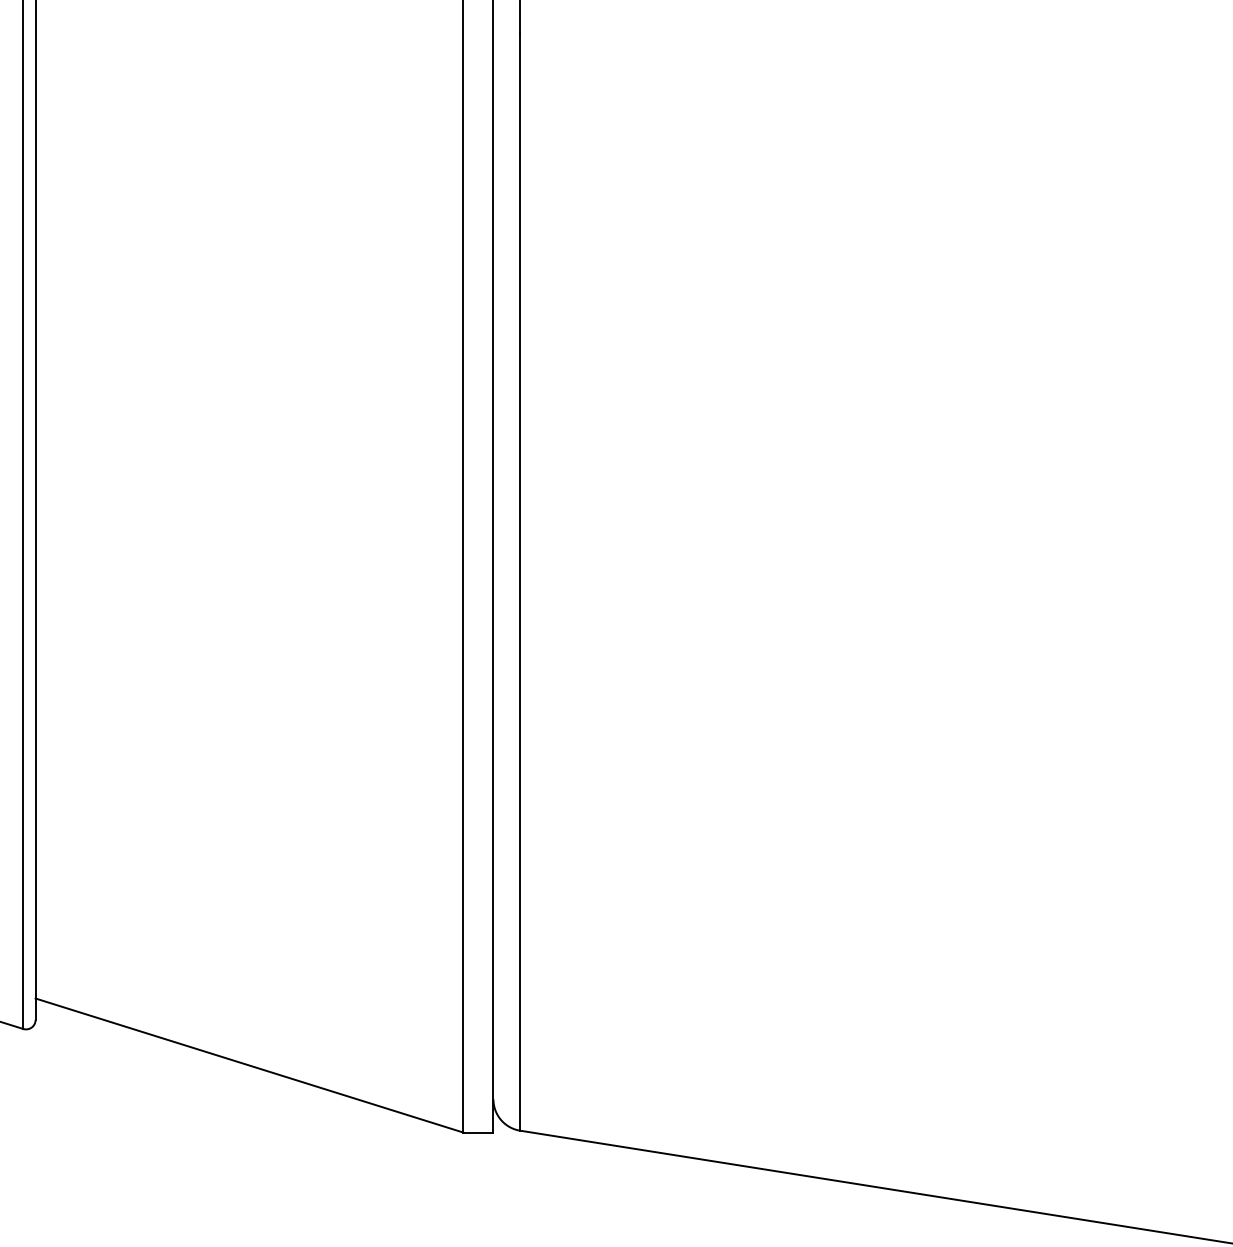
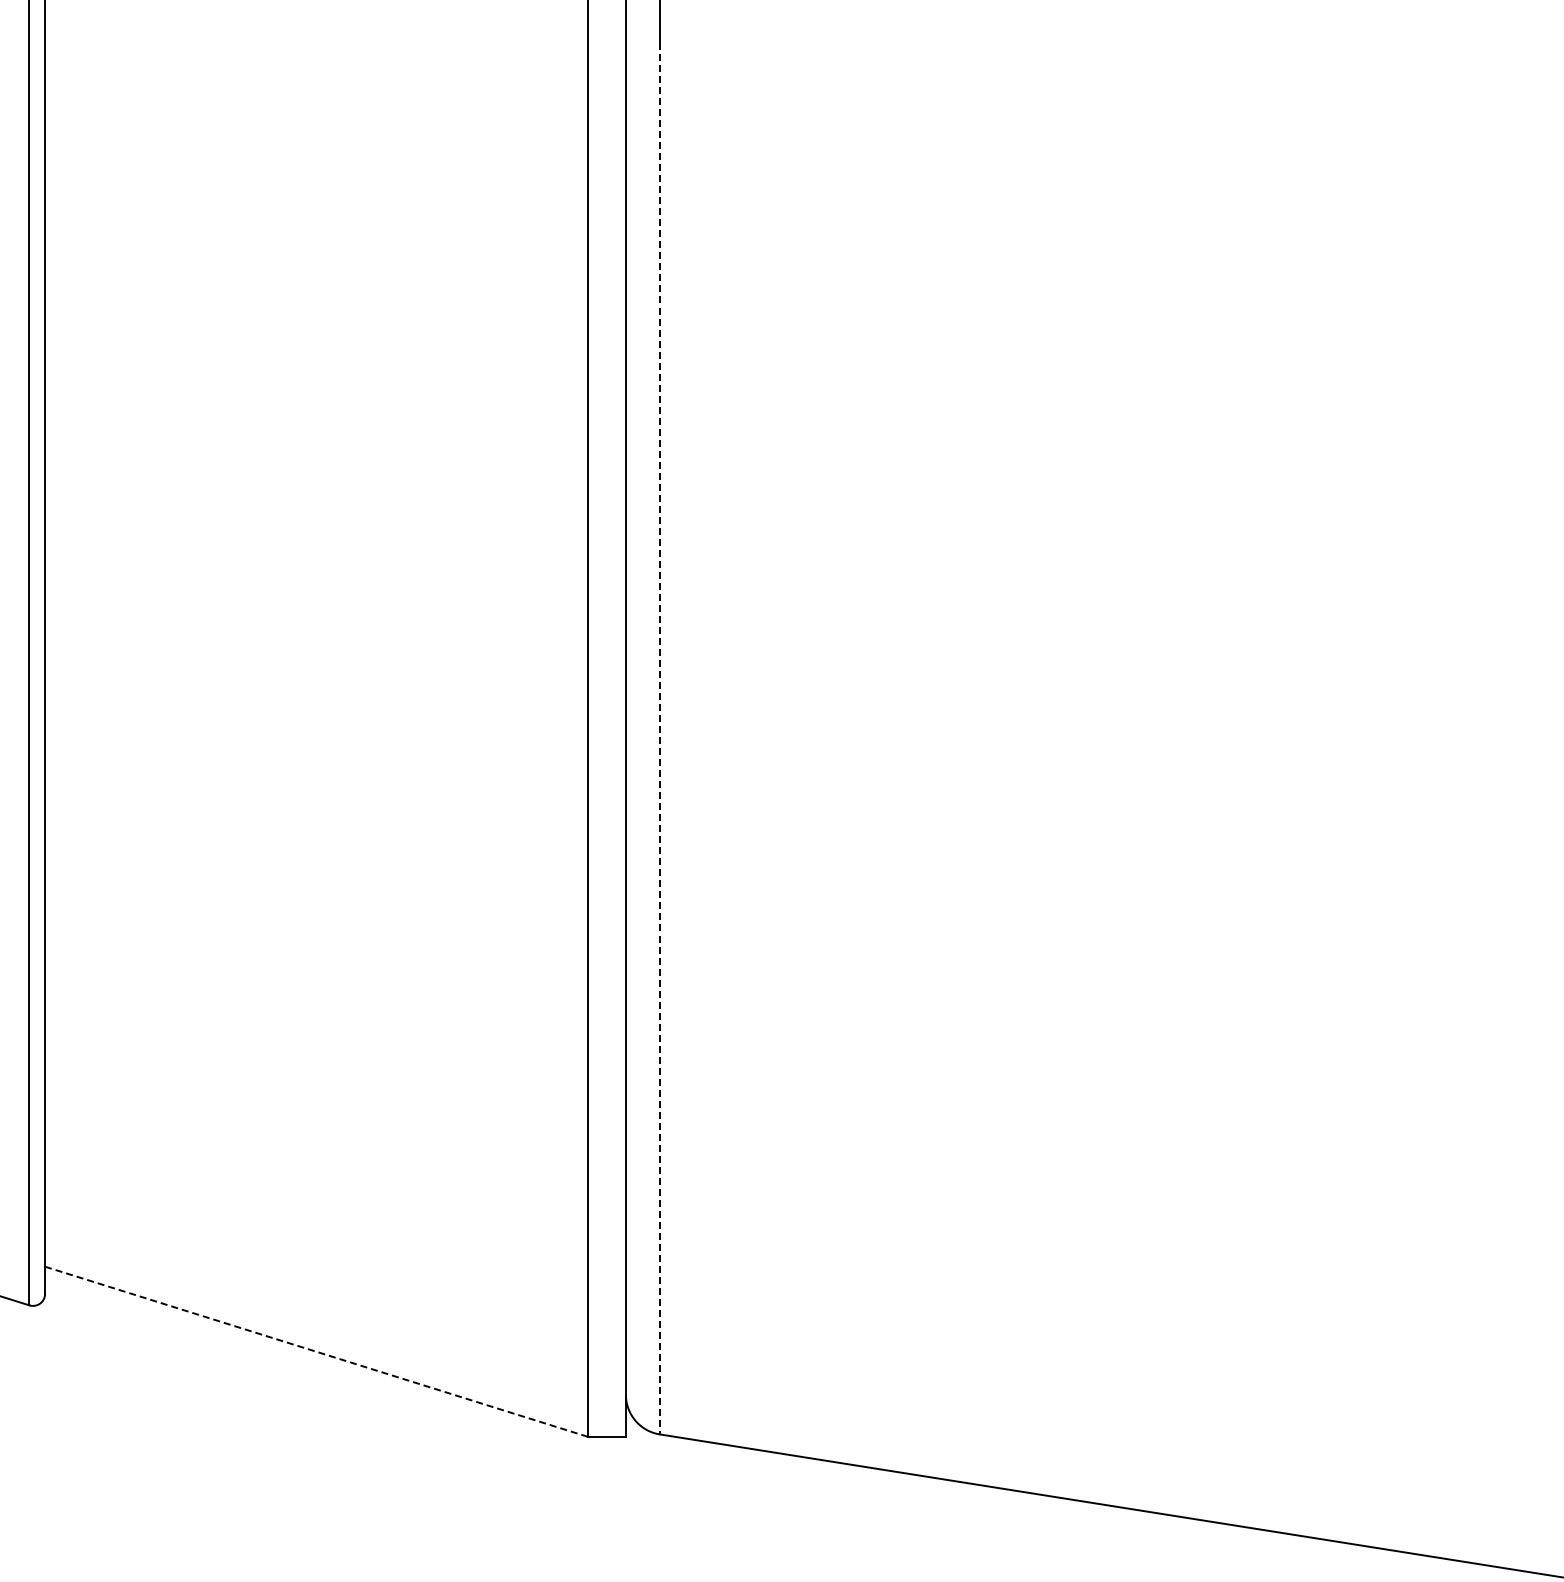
line: (519, 582) -> (659, 738), solid -> dashed
line: (249, 1065) -> (316, 1351), solid -> dashed

